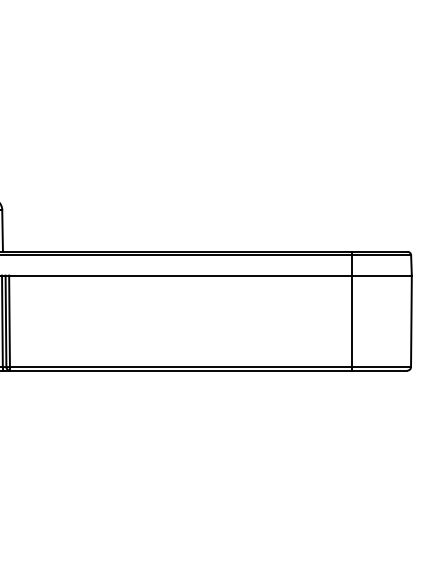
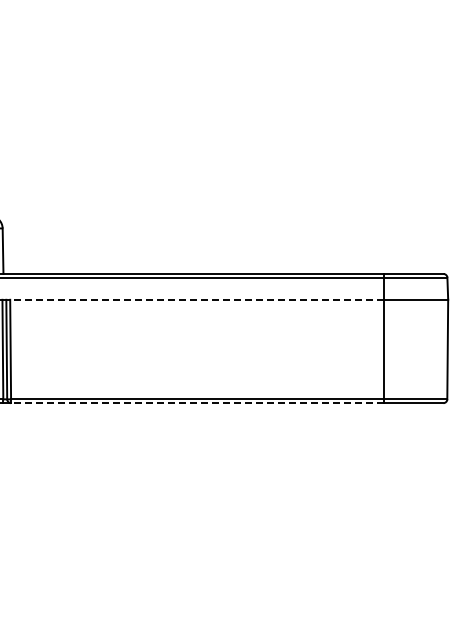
line: (180, 275) -> (196, 299), solid -> dashed
line: (180, 370) -> (196, 403), solid -> dashed

